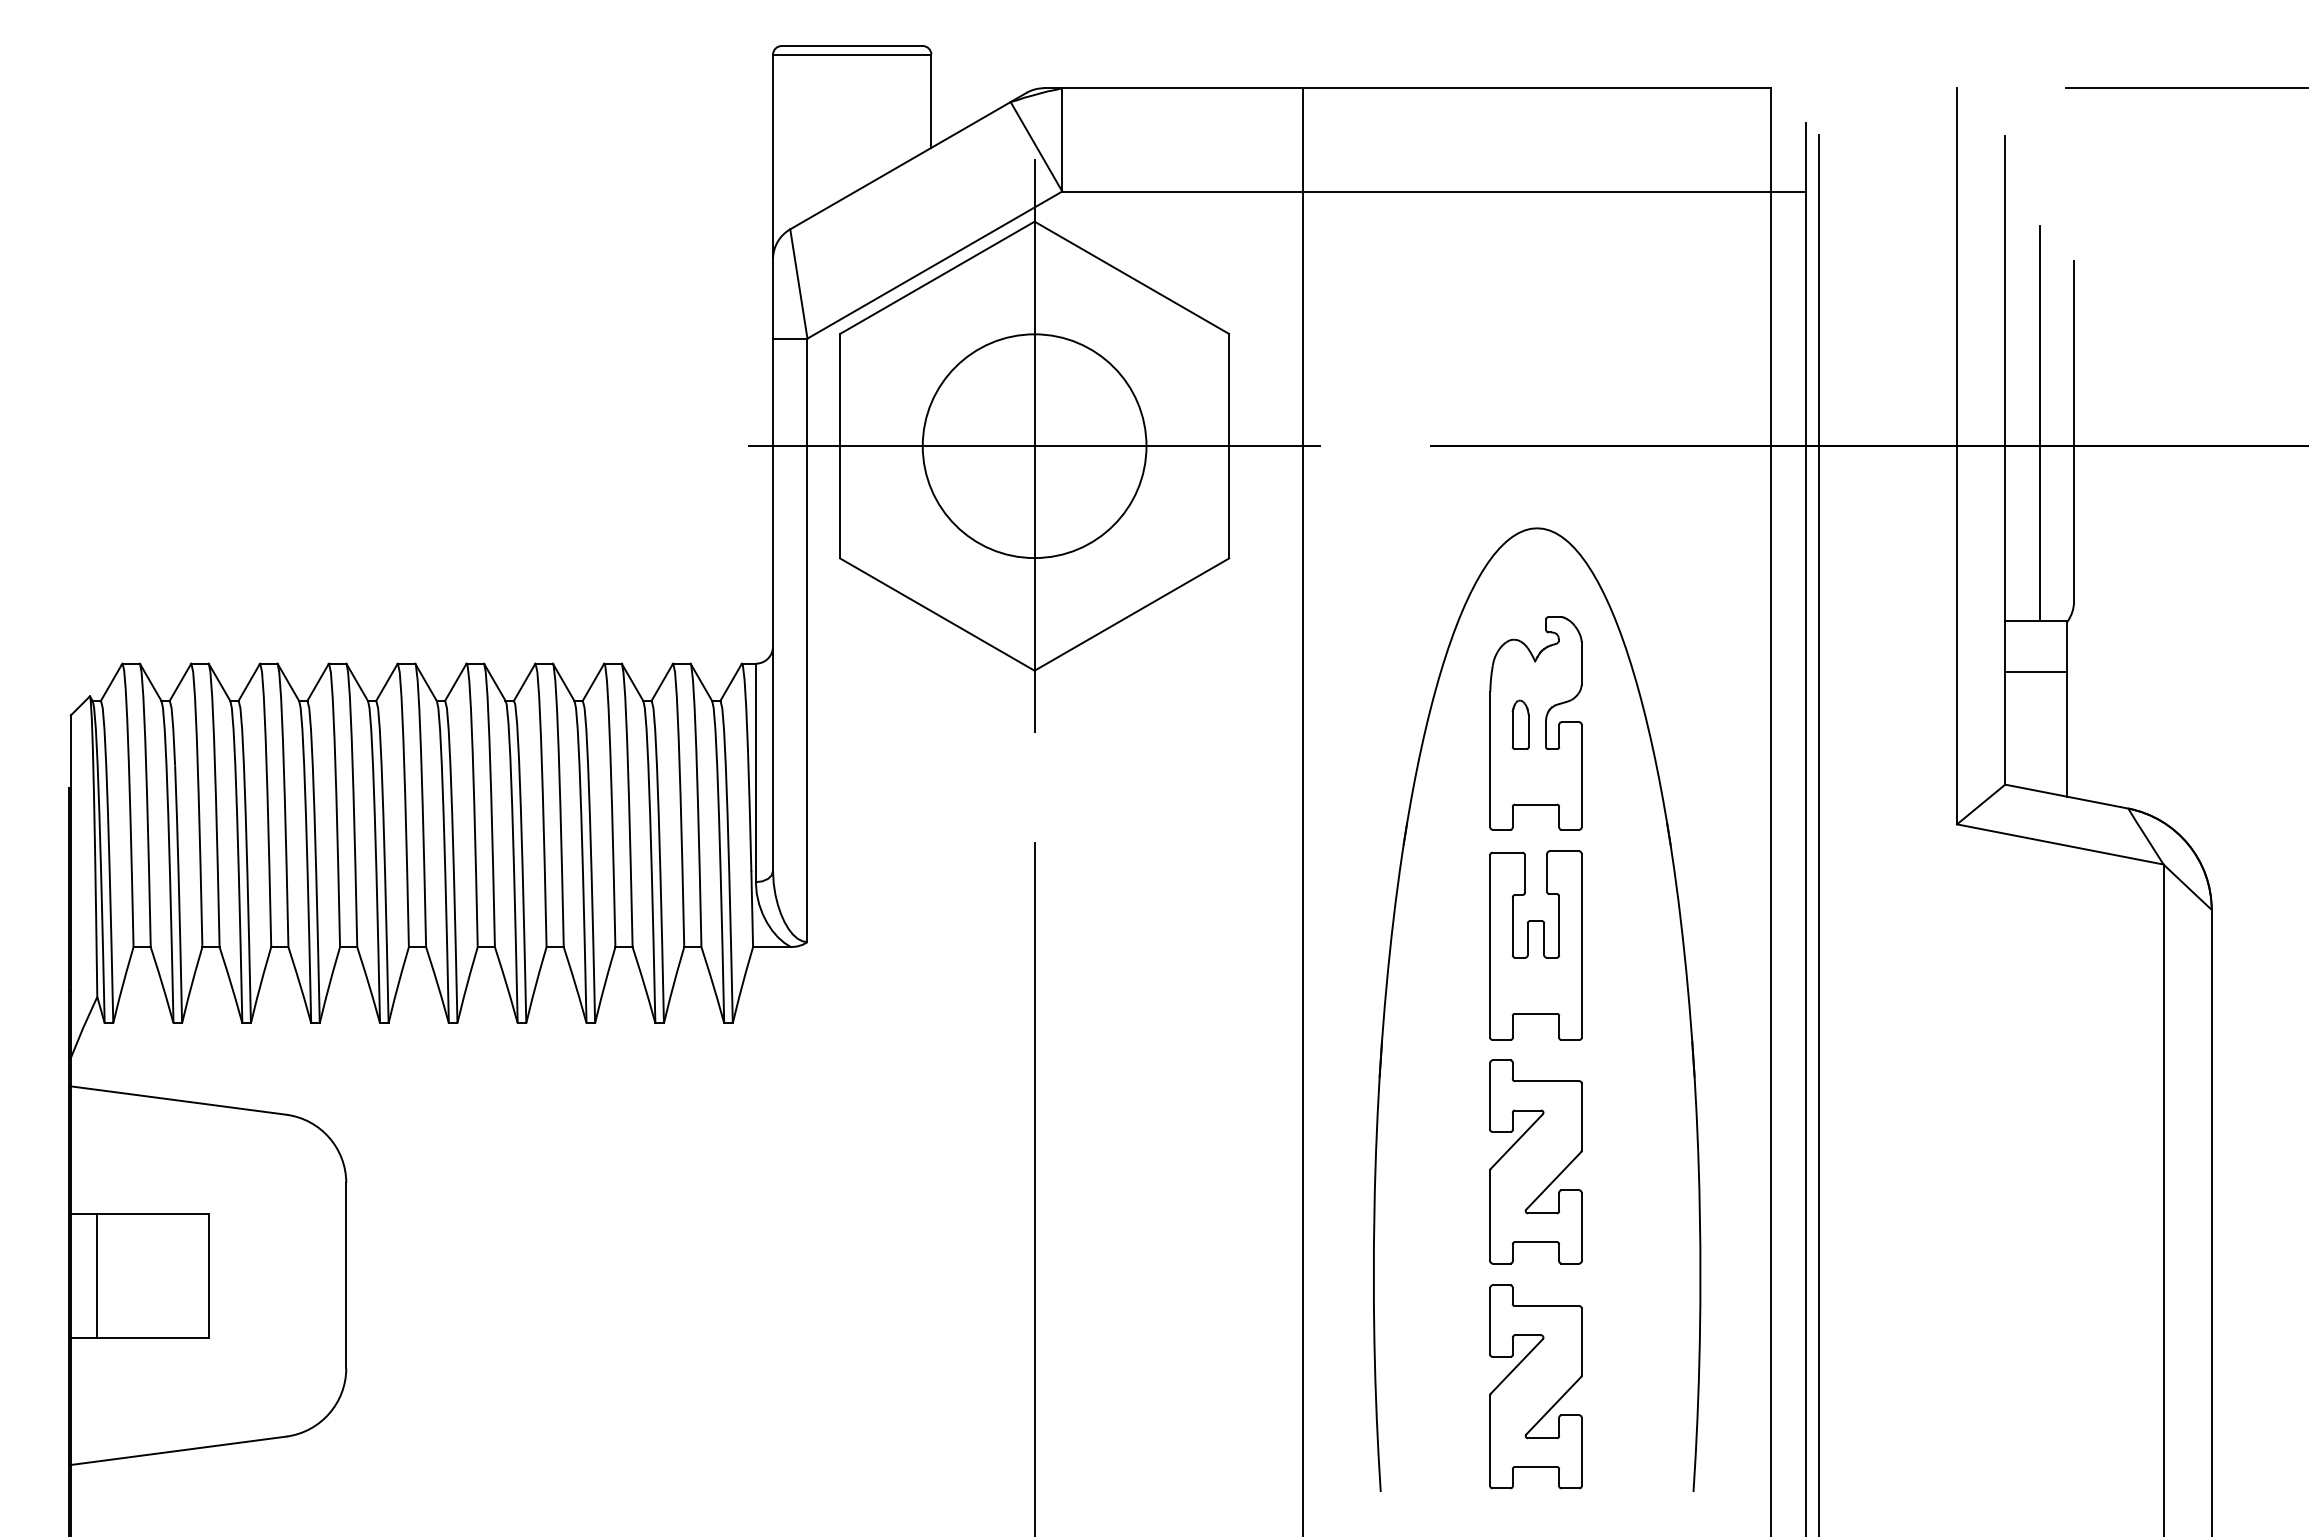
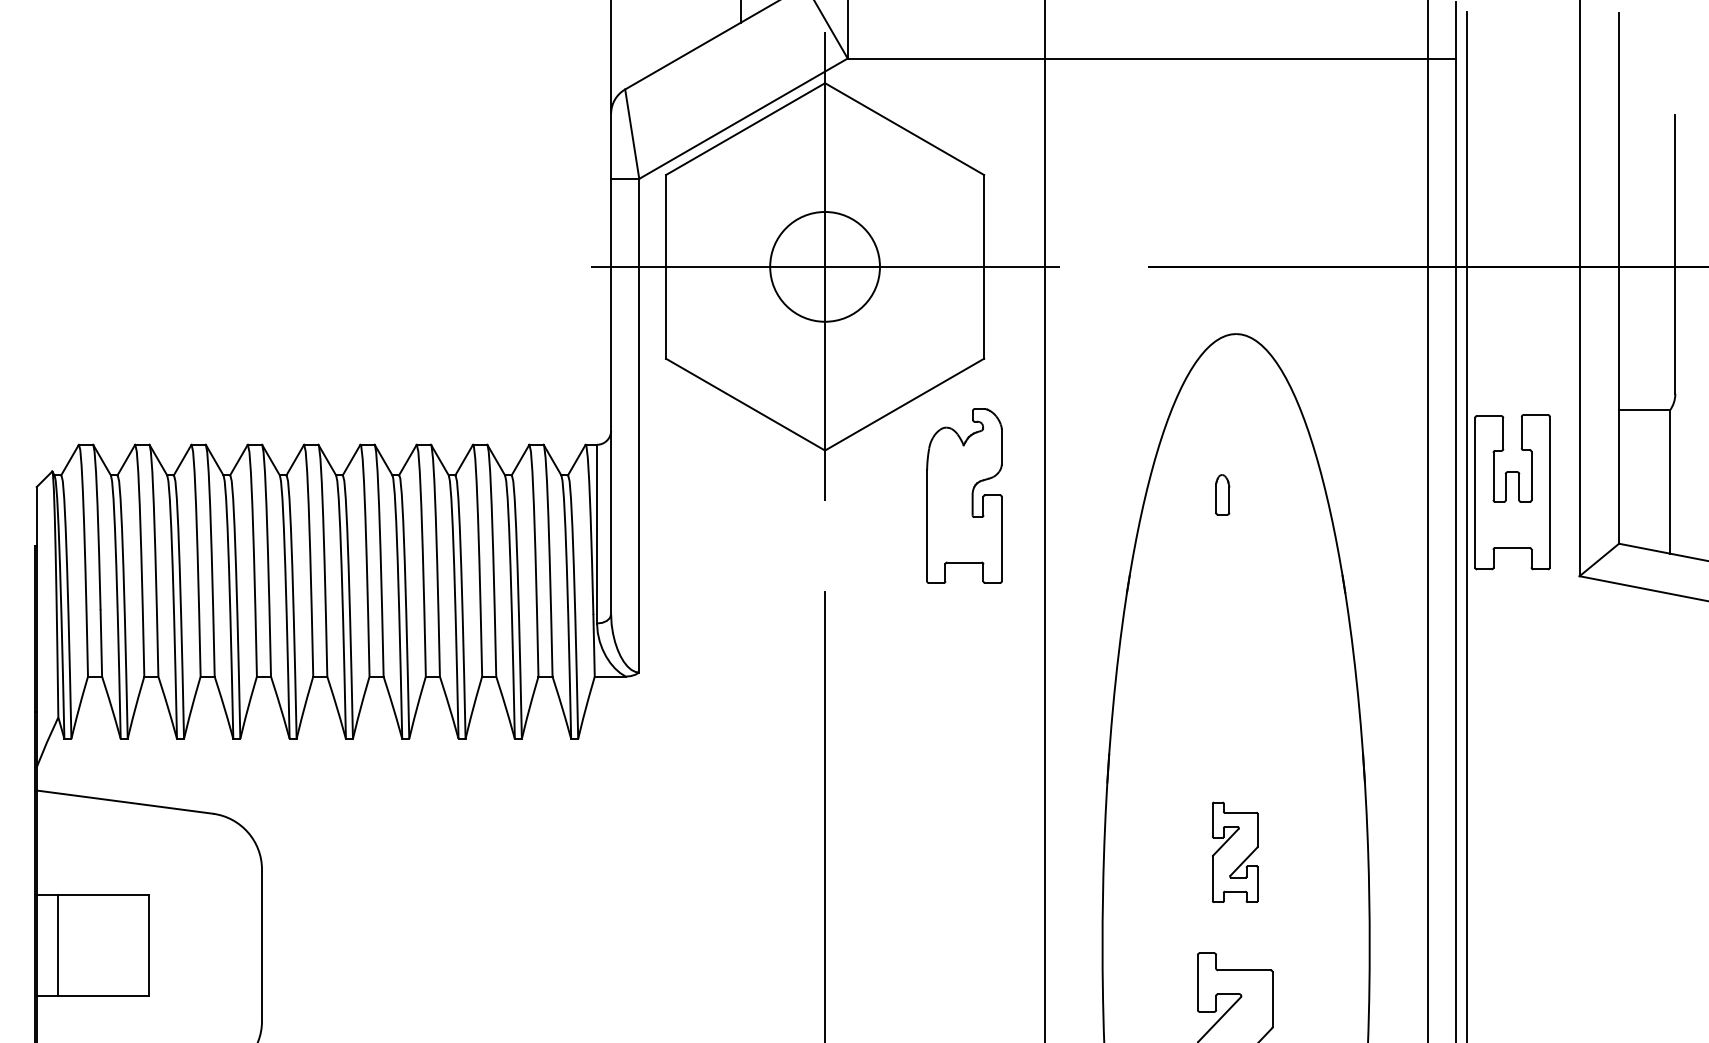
line: (2039, 423) -> (1647, 248), removed
circle: (1034, 446) -> (824, 267), size x0.6
line: (2036, 671) -> (1644, 451), removed
part: (1535, 723) -> (964, 496), moved
part: (1535, 945) -> (1512, 492), moved
part: (1535, 1161) -> (1234, 851), size x0.6

